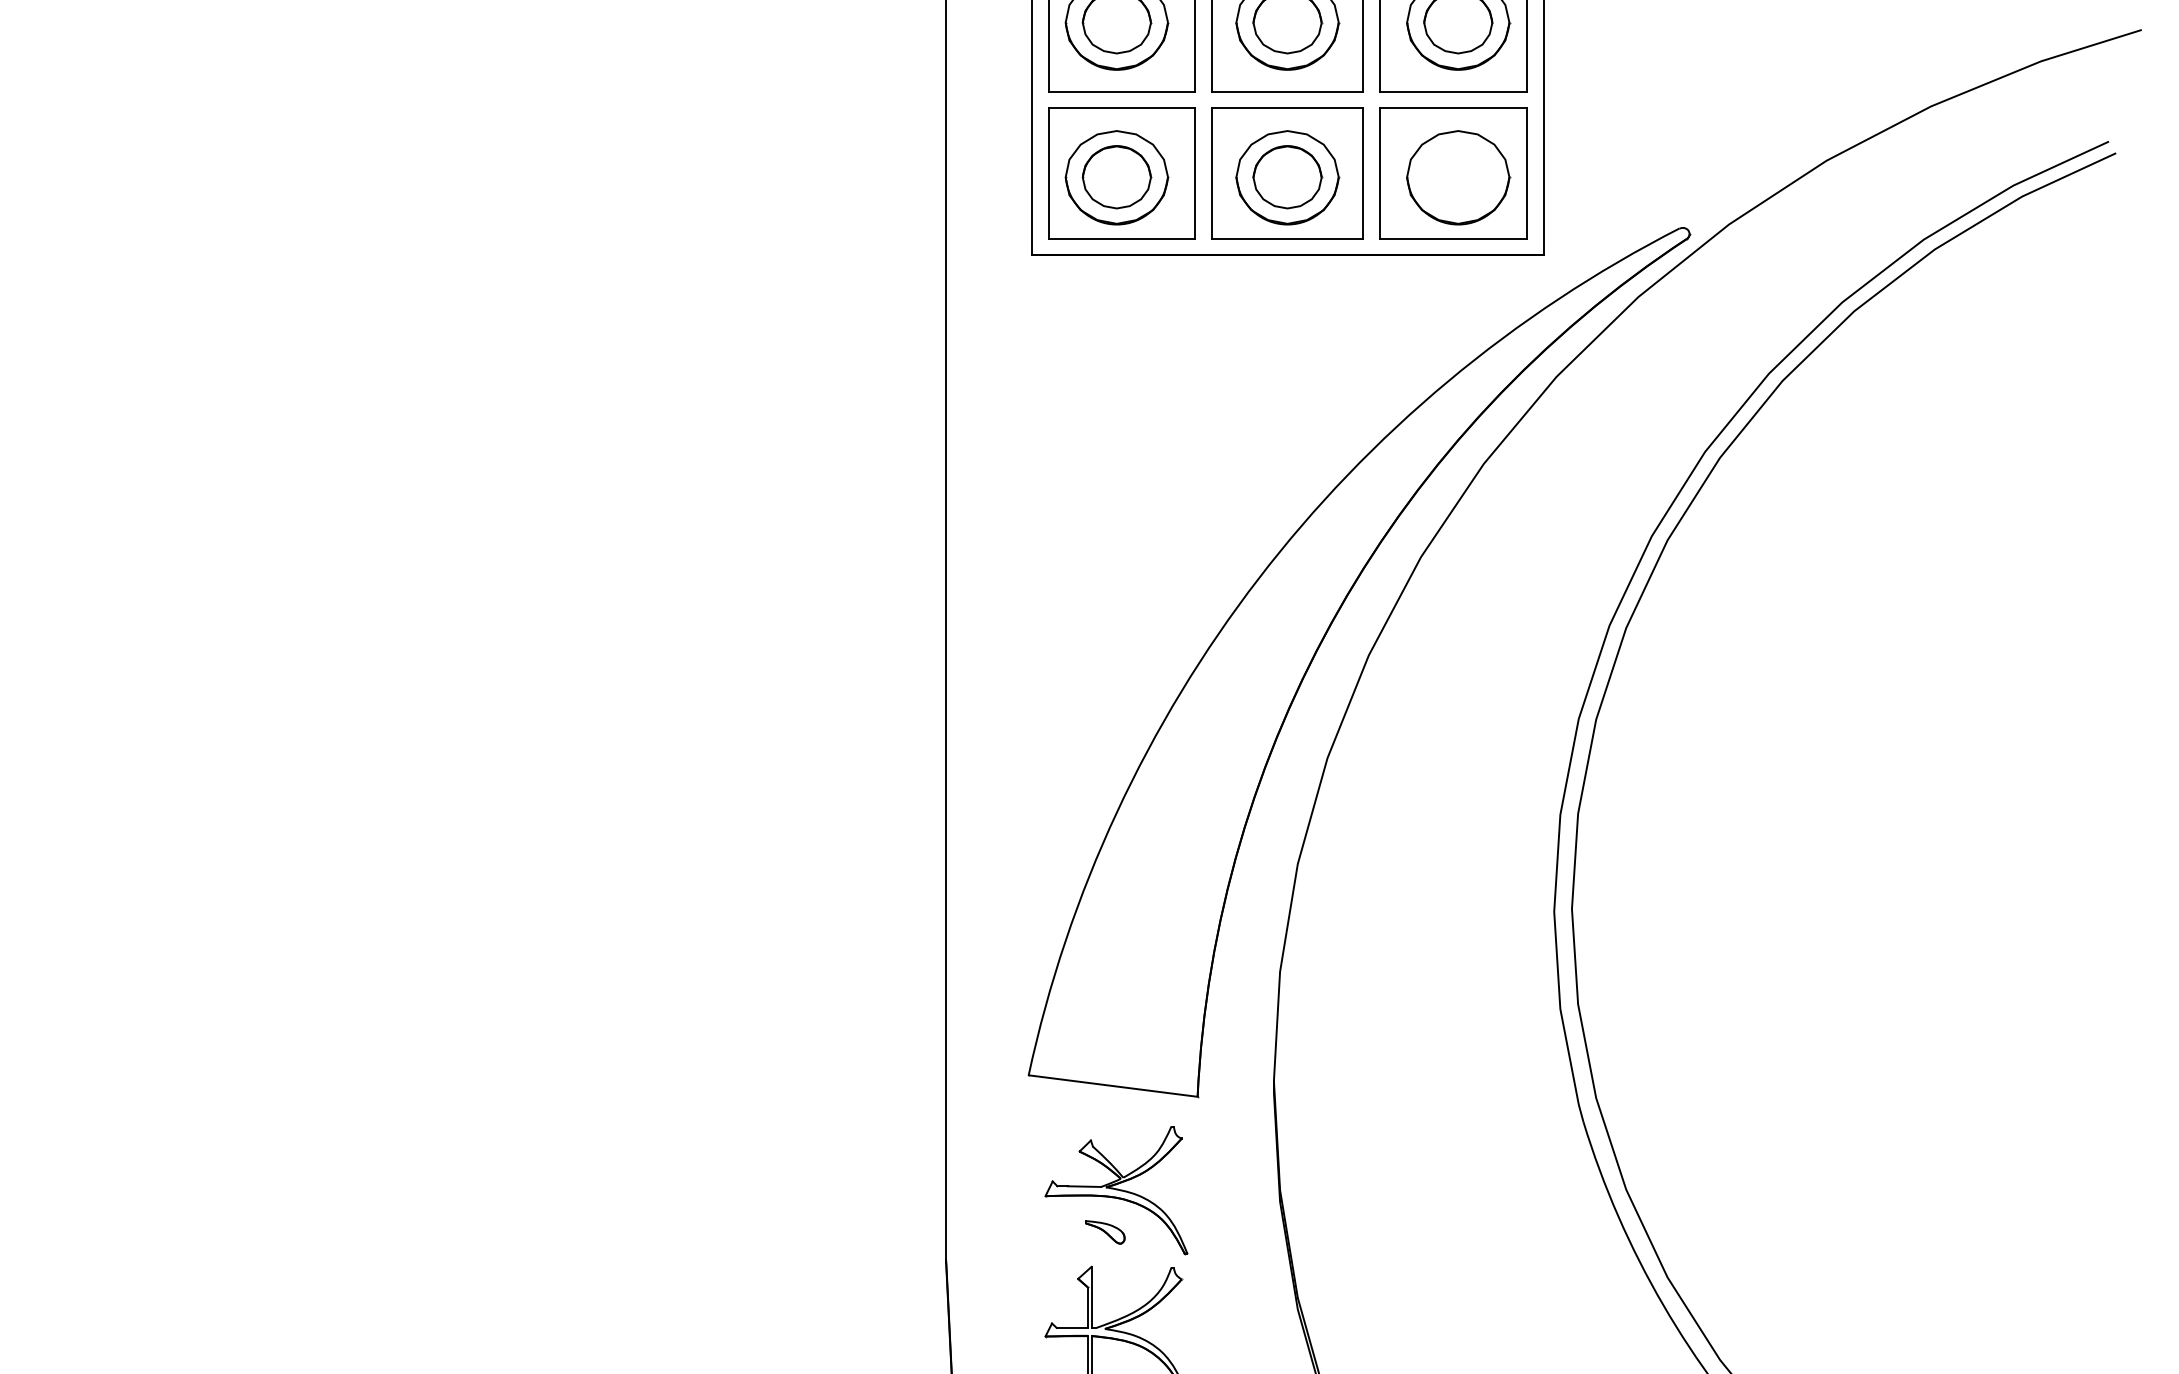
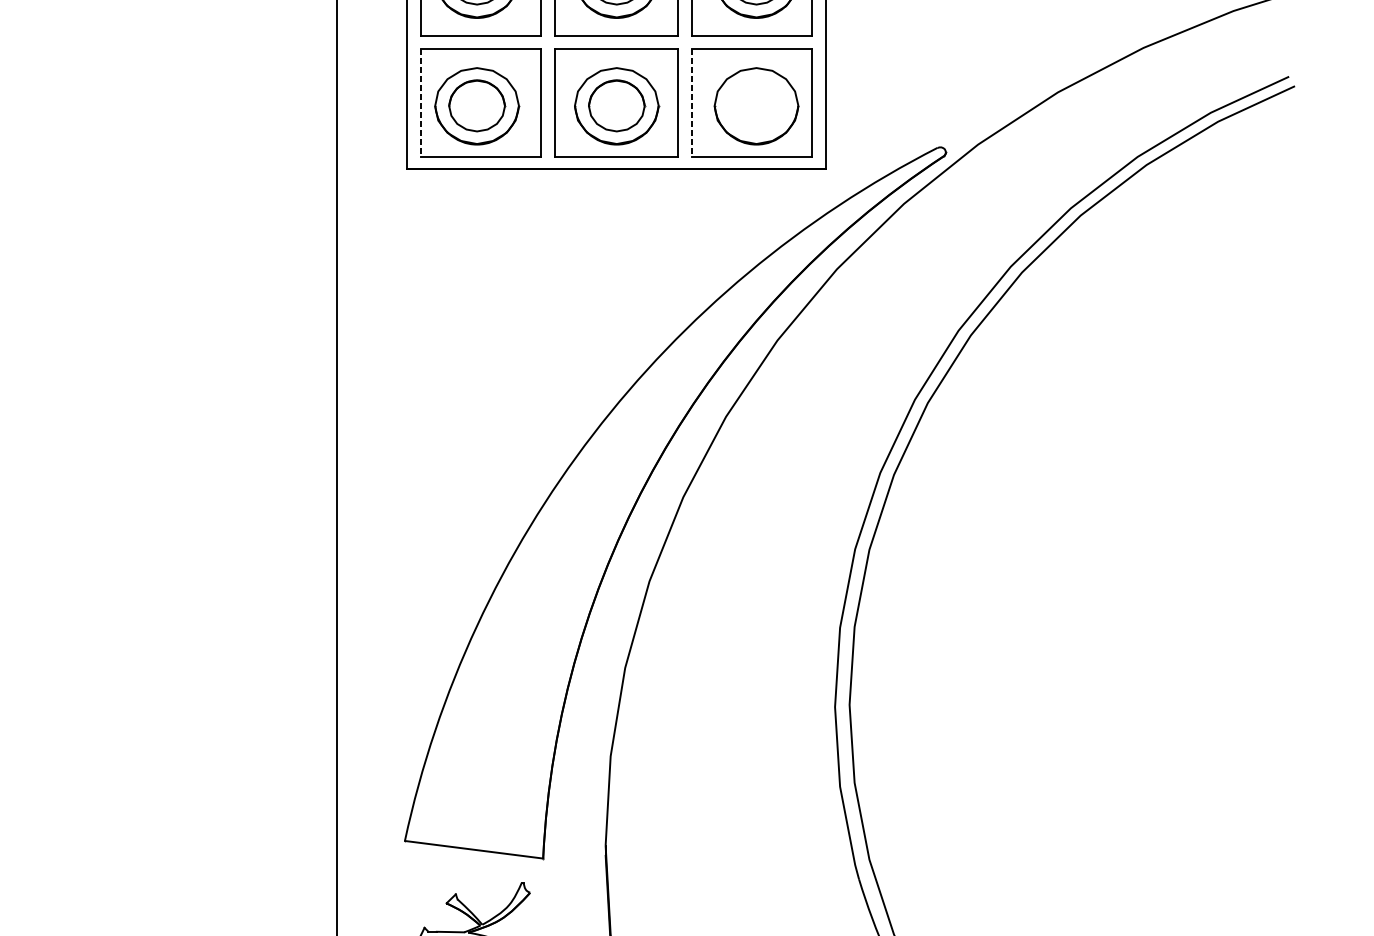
line: (1048, 173) -> (421, 102), solid -> dashed
line: (1379, 173) -> (692, 102), solid -> dashed

